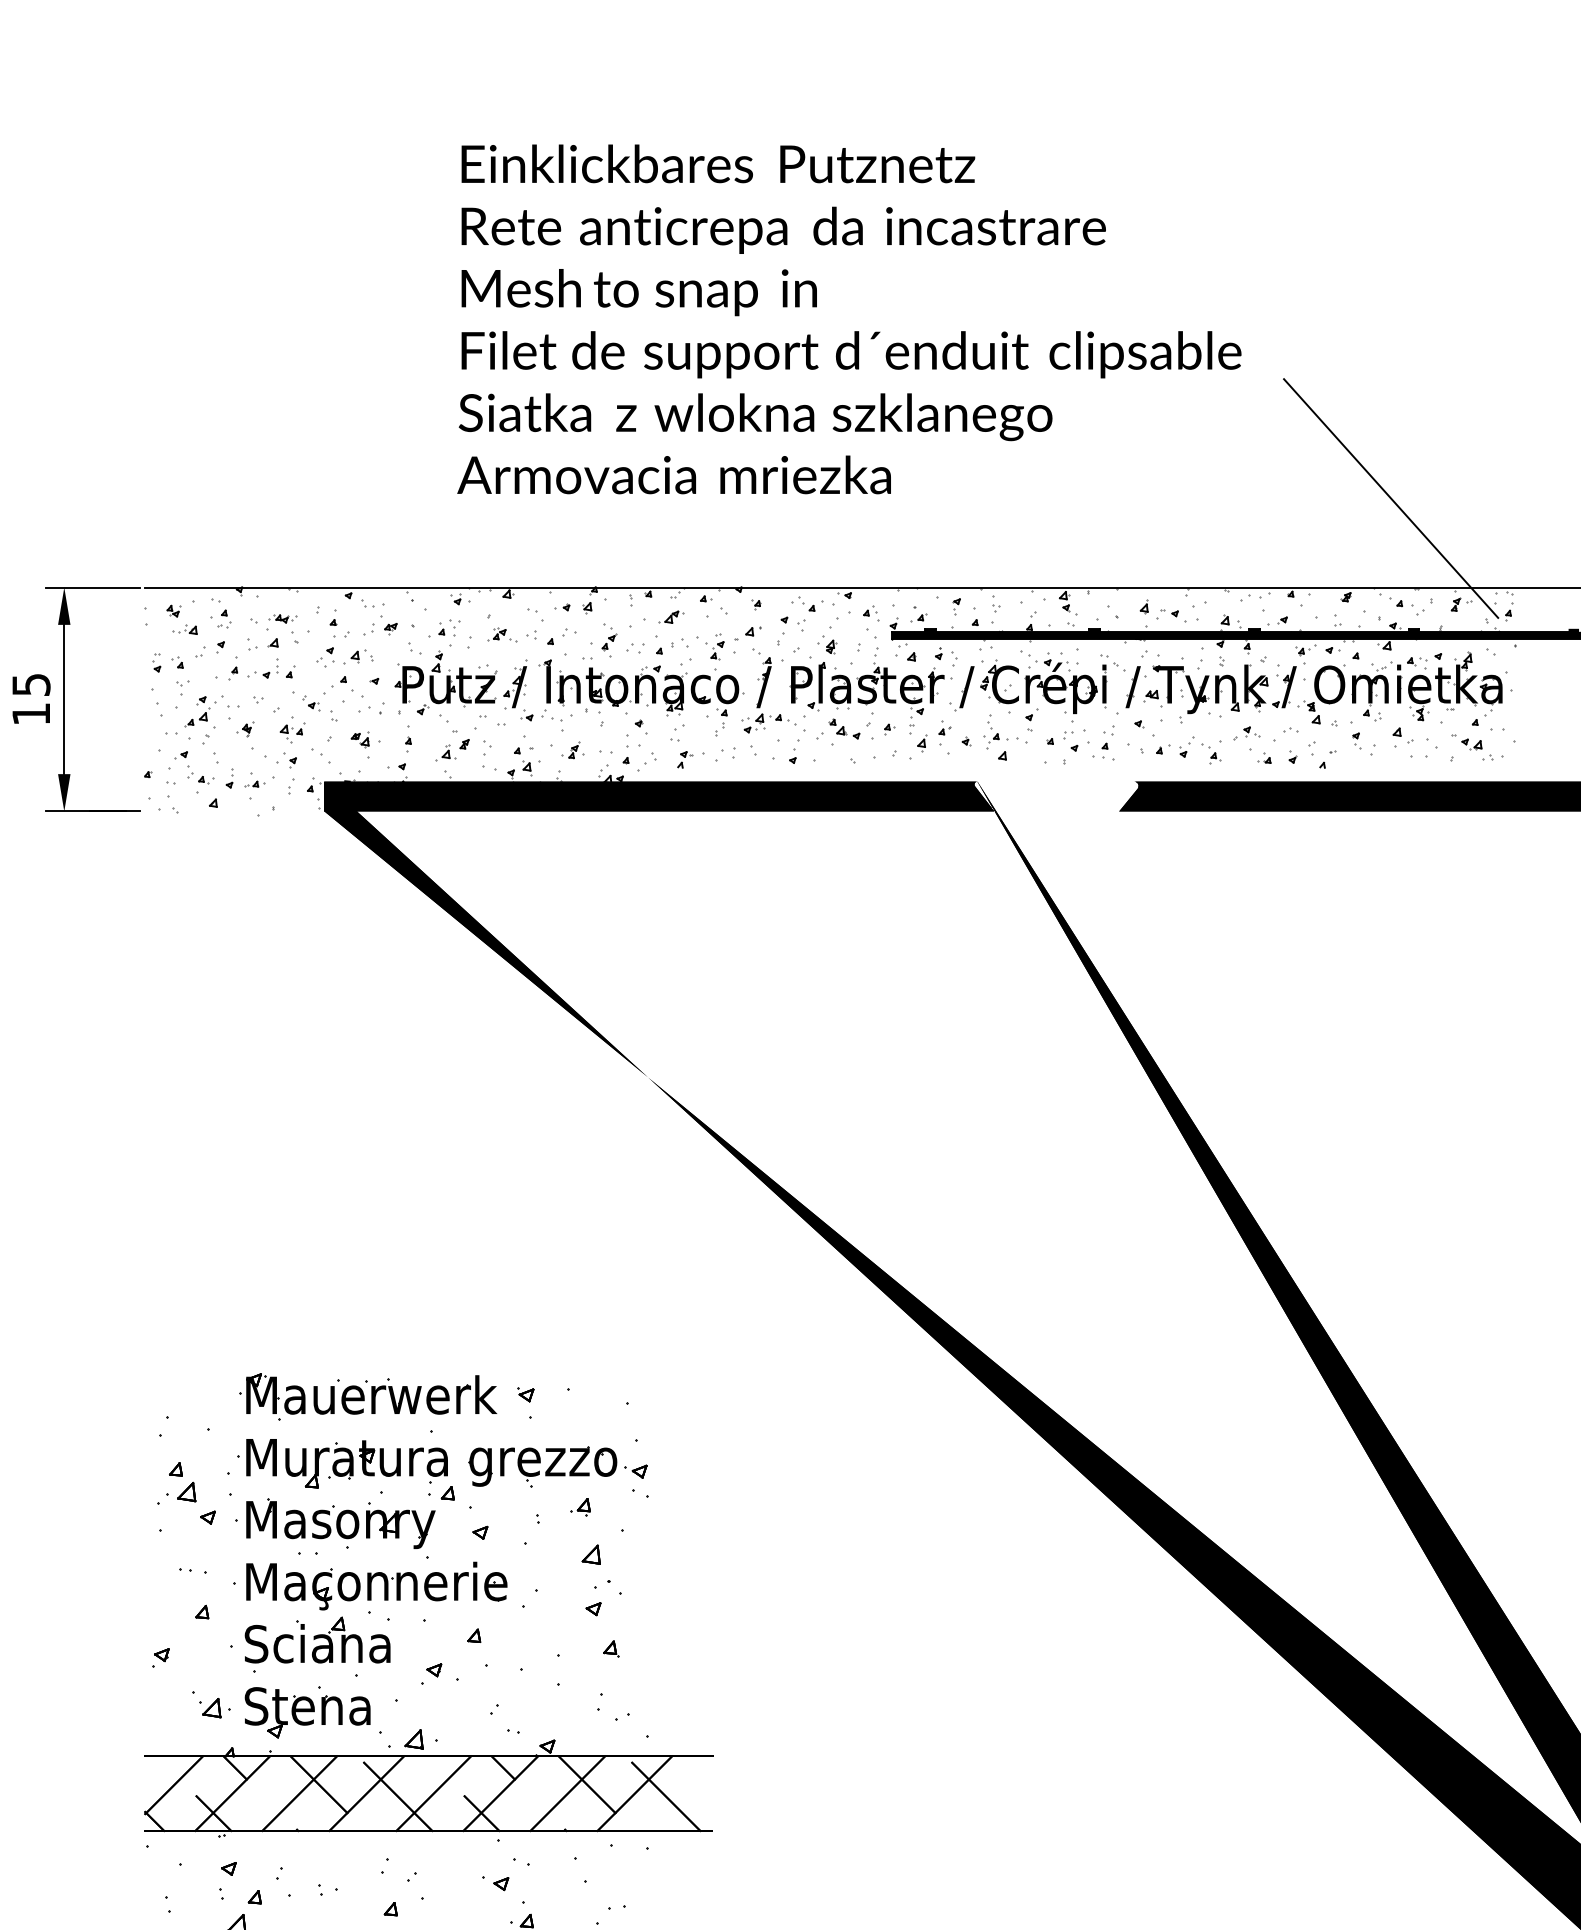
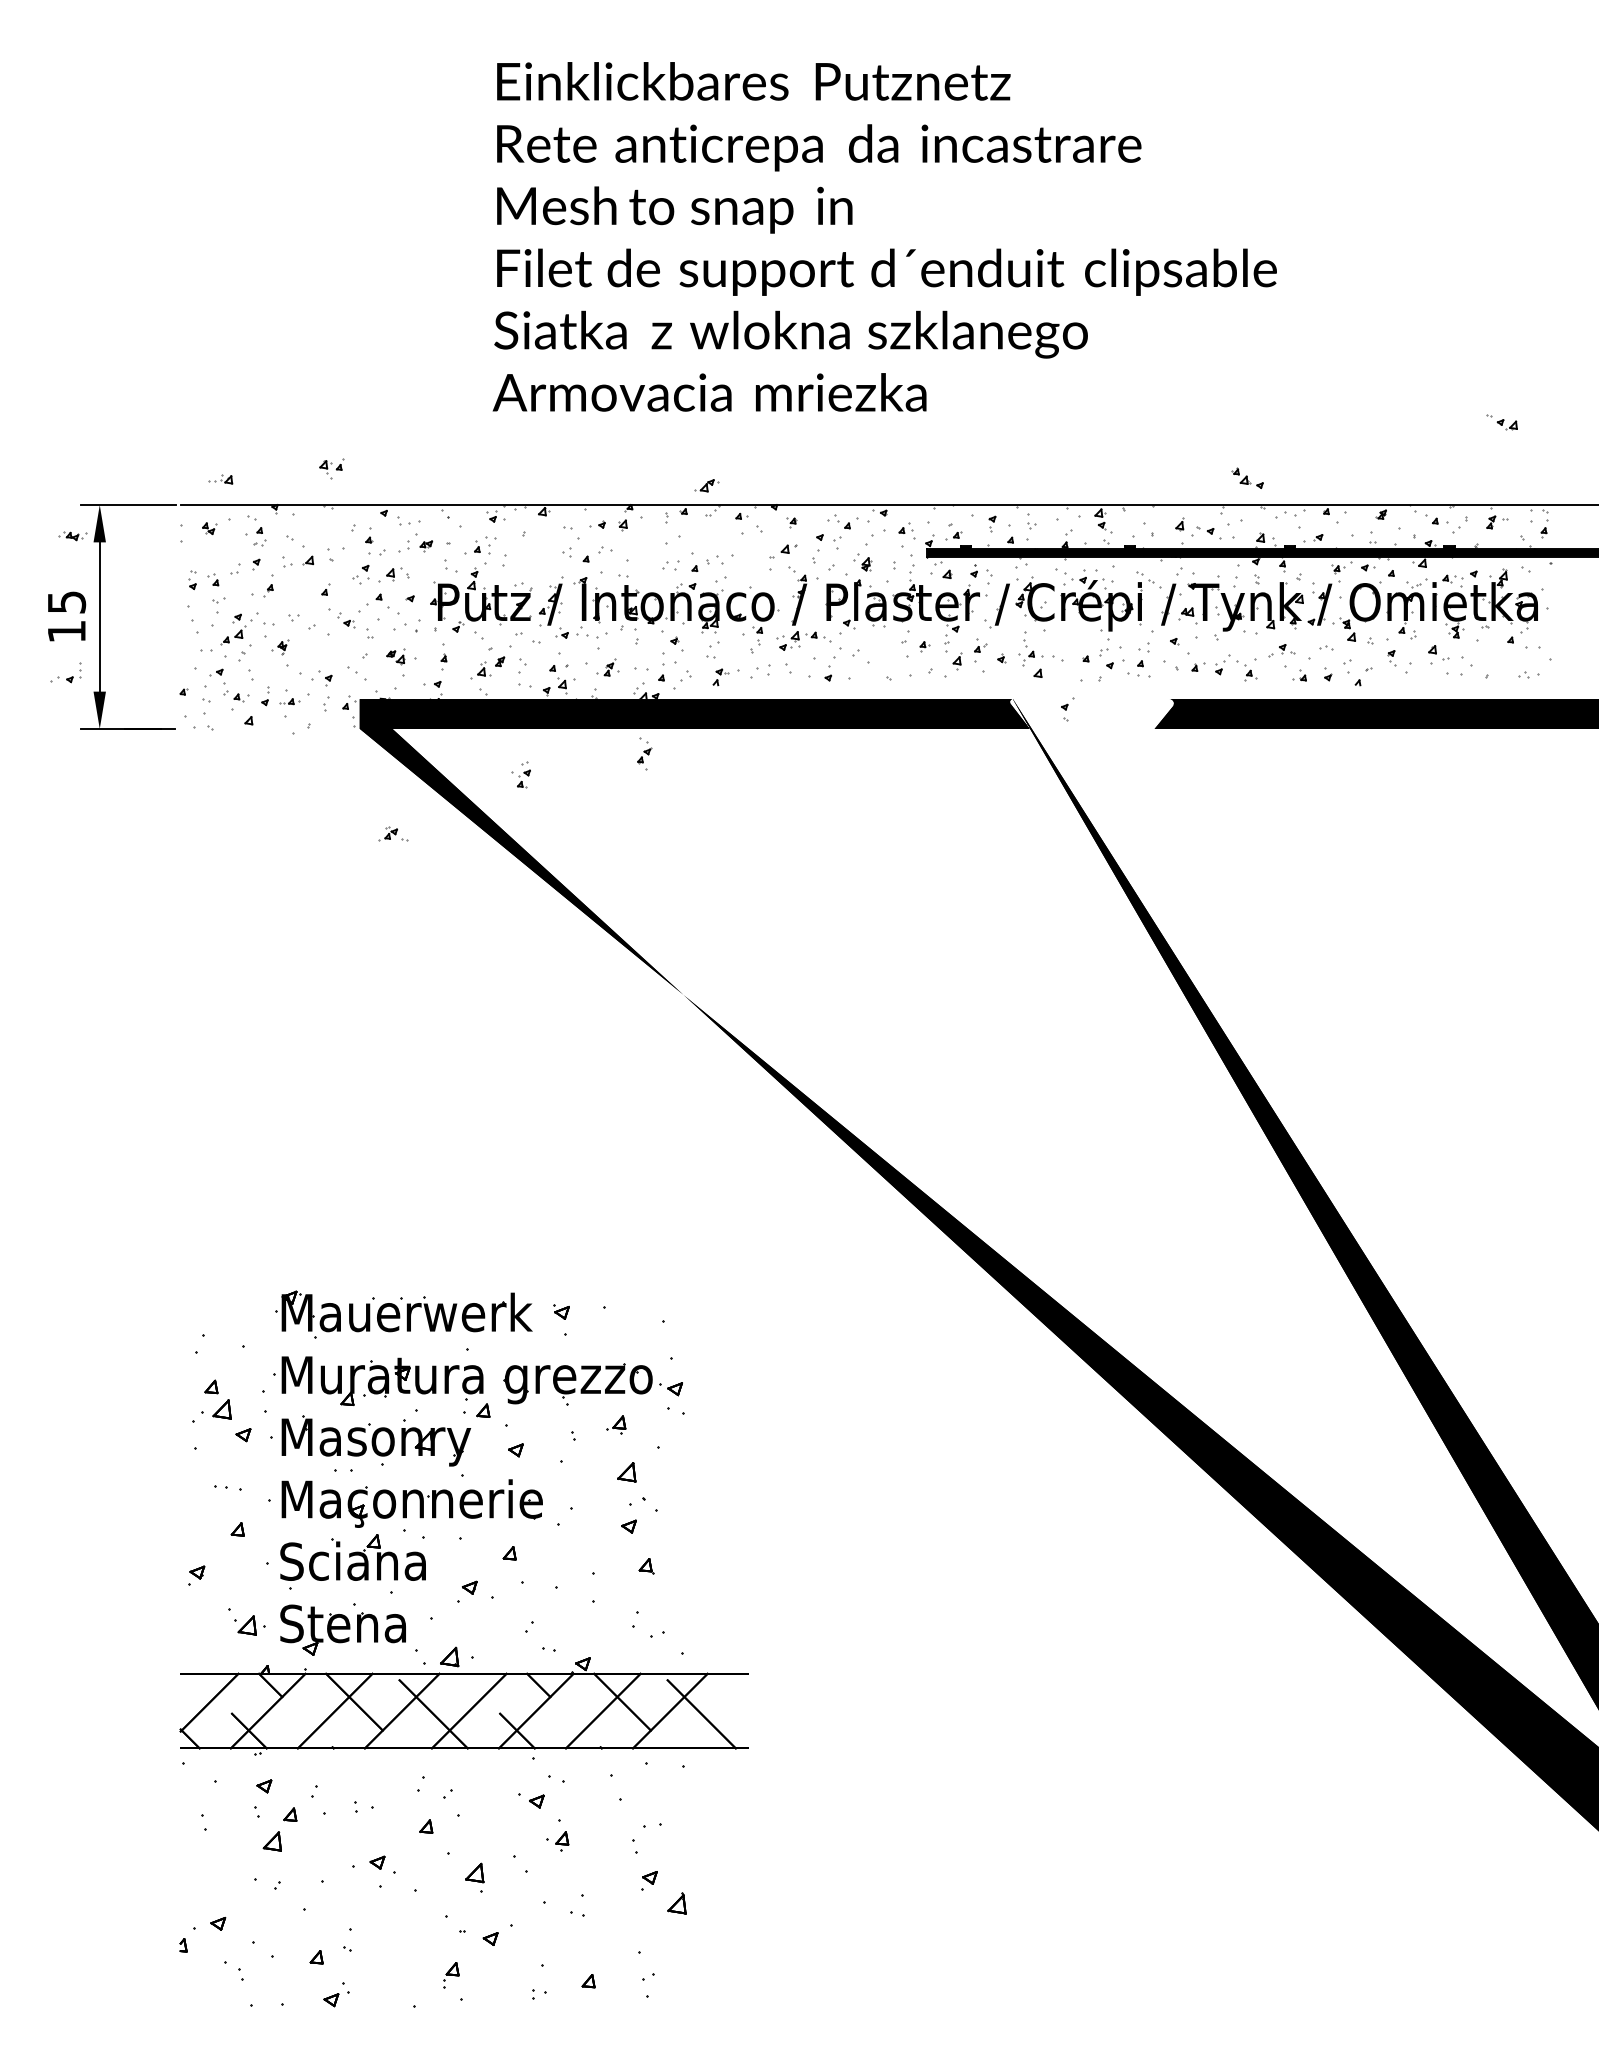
line: (1391, 498) -> (1426, 415), removed
part: (671, 617) -> (706, 485), moved
part: (282, 619) -> (72, 536), moved
part: (185, 630) -> (220, 479), moved
part: (502, 634) -> (393, 833), moved
part: (609, 640) -> (644, 753), moved
part: (714, 646) -> (520, 774), moved
part: (263, 674) -> (66, 678), moved
part: (1032, 720) -> (1067, 709), moved
part: (844, 728) -> (1247, 477), moved
part: (292, 733) -> (331, 468), moved
part: (1466, 742) -> (1501, 422), moved

